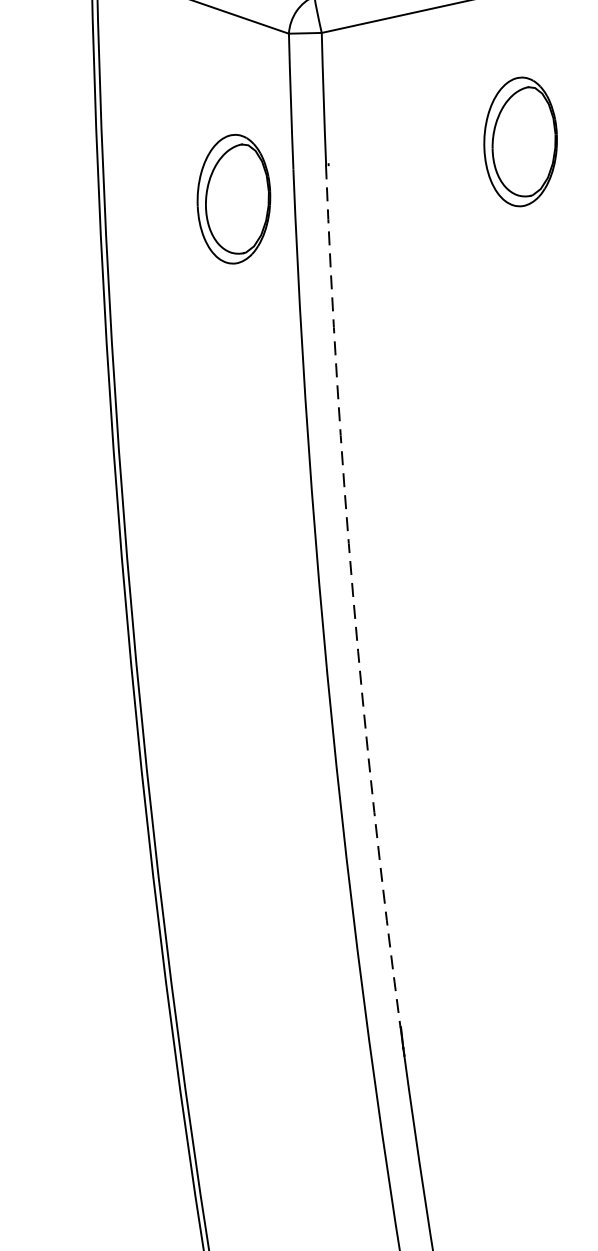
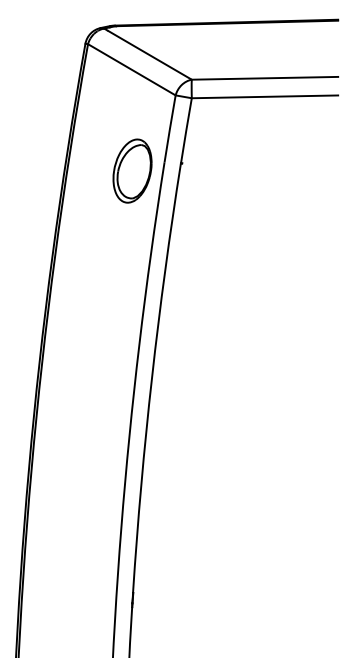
part: (520, 140) -> (278, 170), removed
arc: (354, 596) -> (152, 377), dashed -> solid

